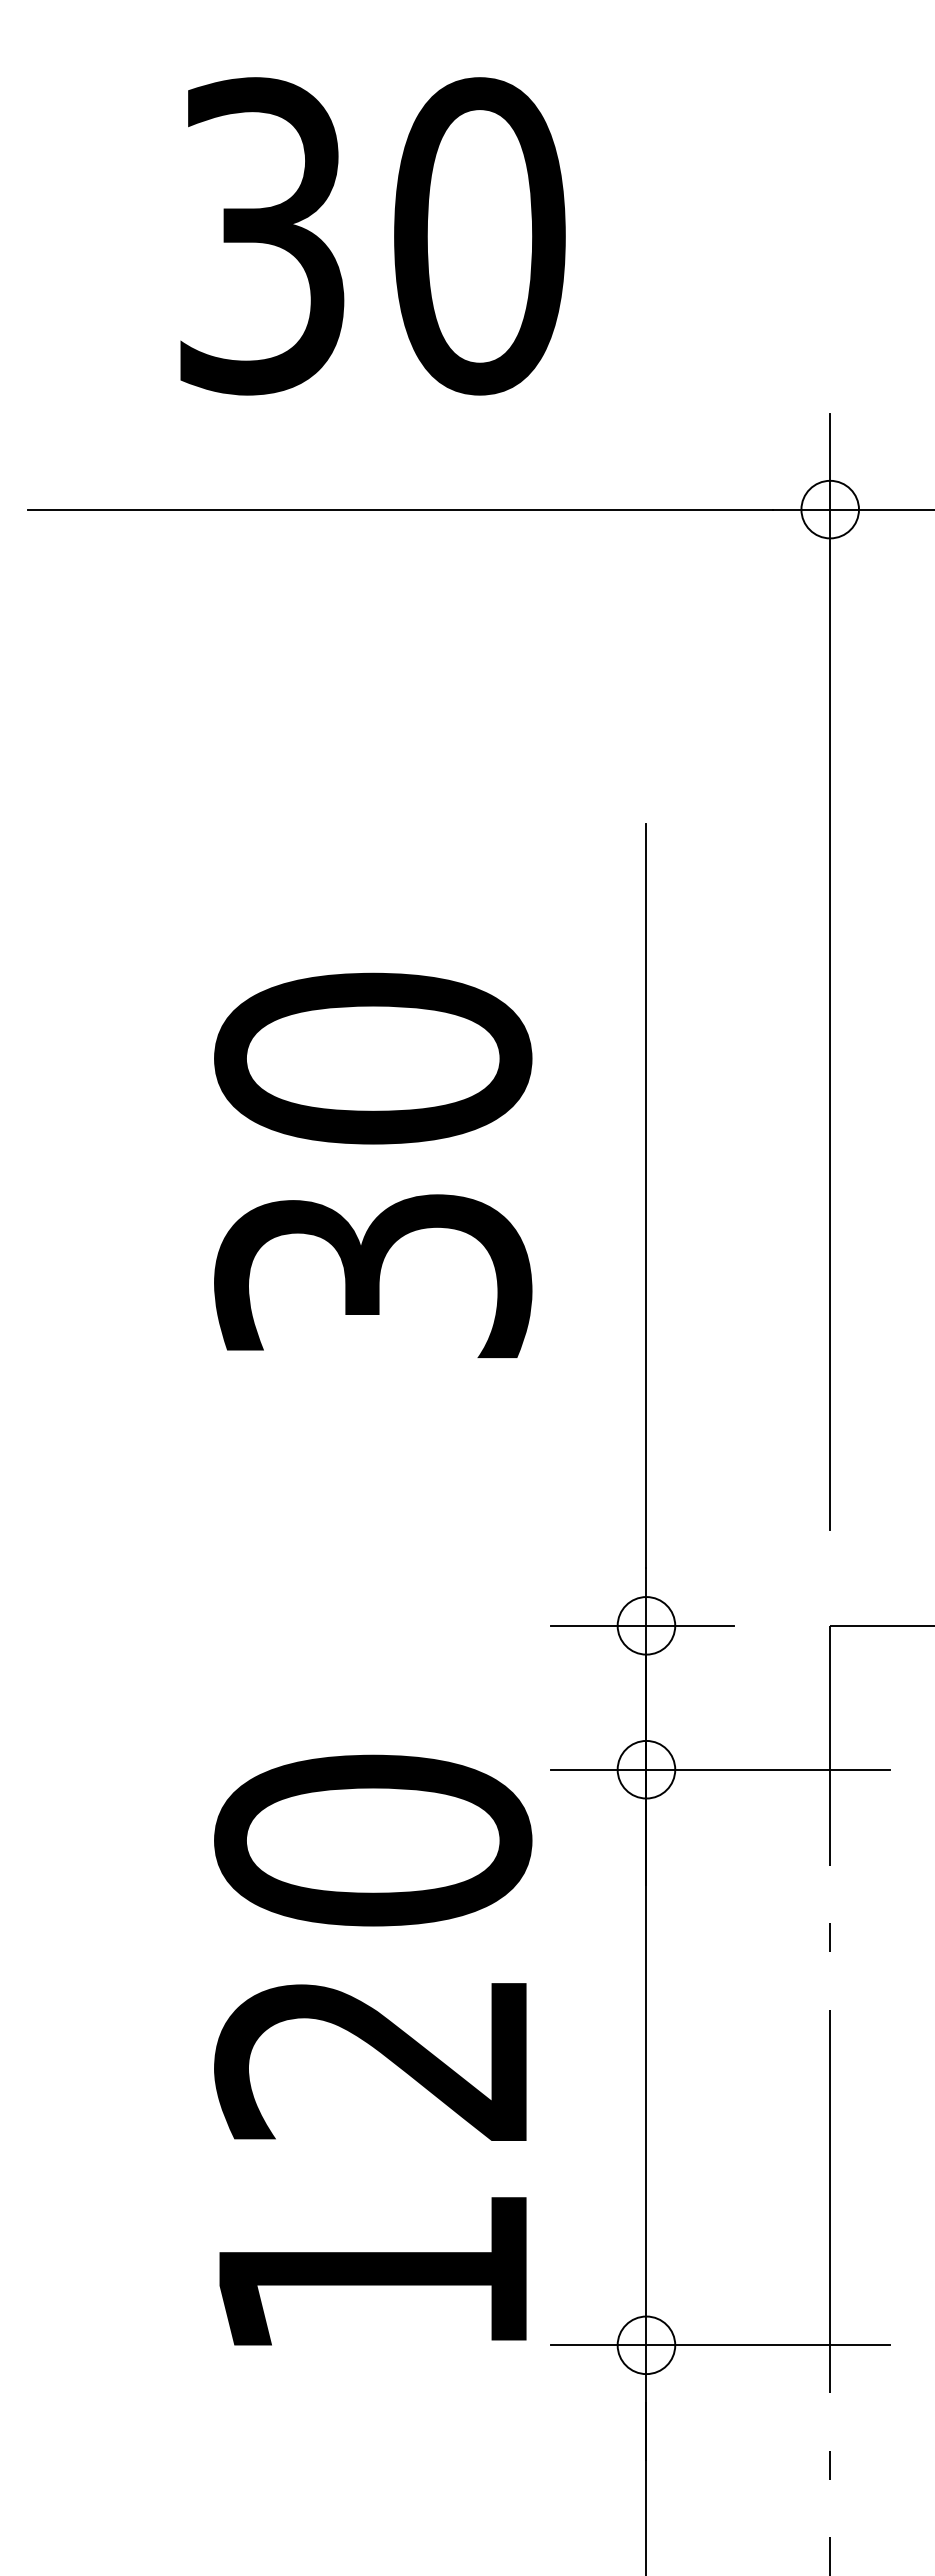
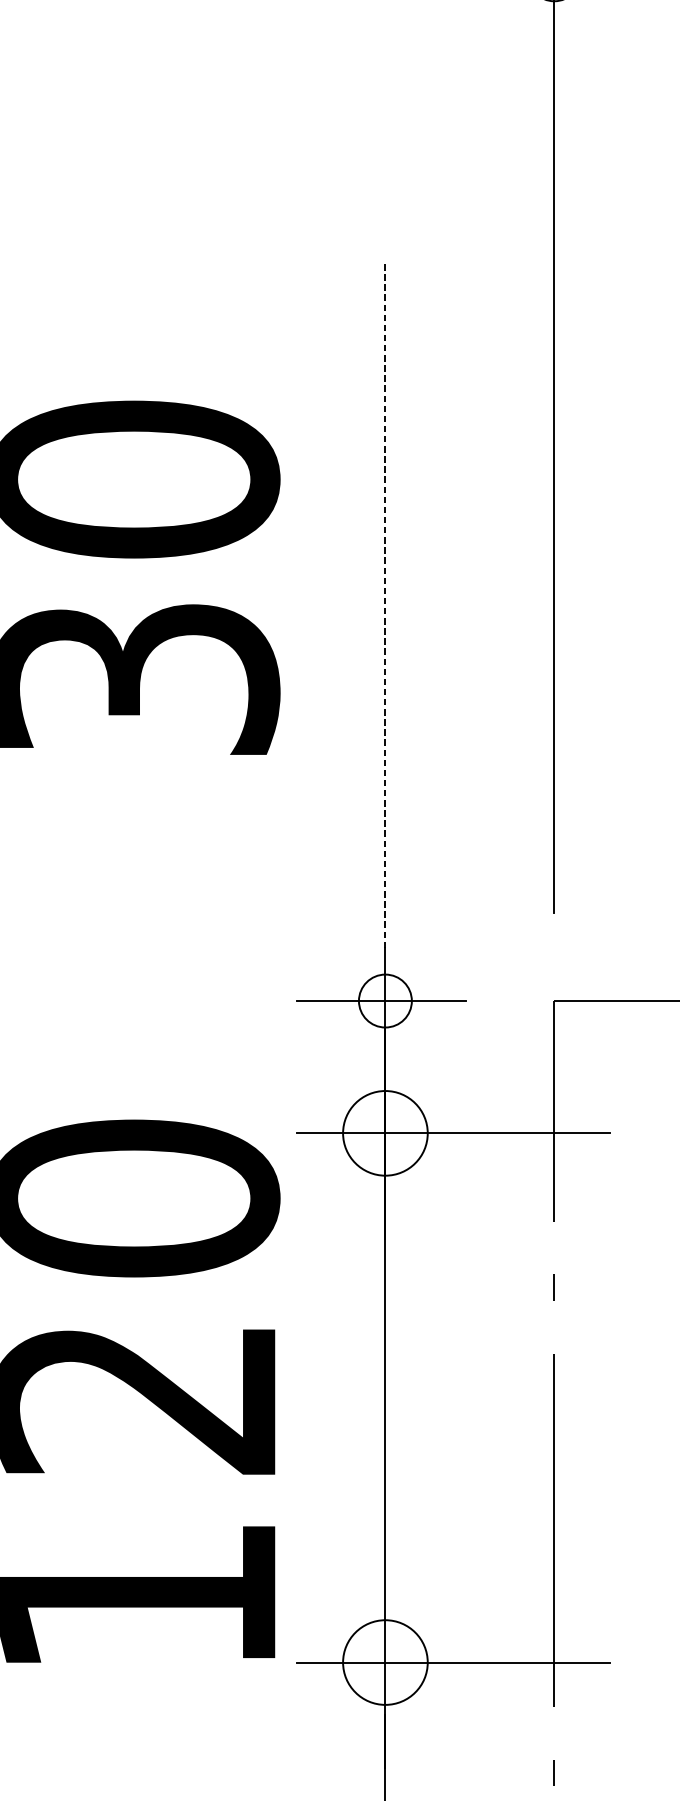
line: (646, 1195) -> (385, 605), solid -> dashed
circle: (646, 1769) -> (385, 1133), size x1.6
circle: (646, 2345) -> (385, 1662), size x1.6

